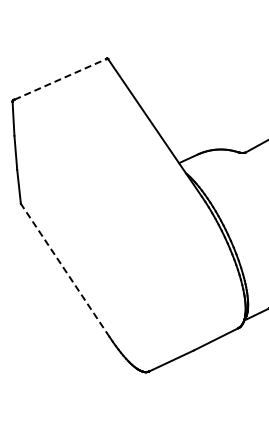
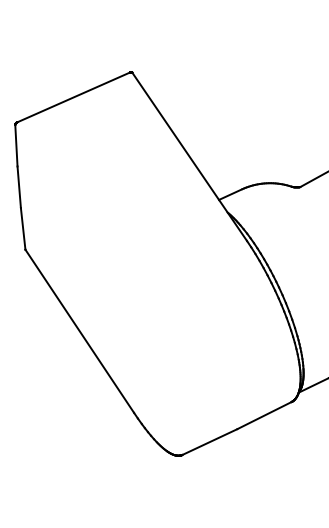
line: (60, 79) -> (73, 97), dashed -> solid
line: (65, 270) -> (80, 331), dashed -> solid

